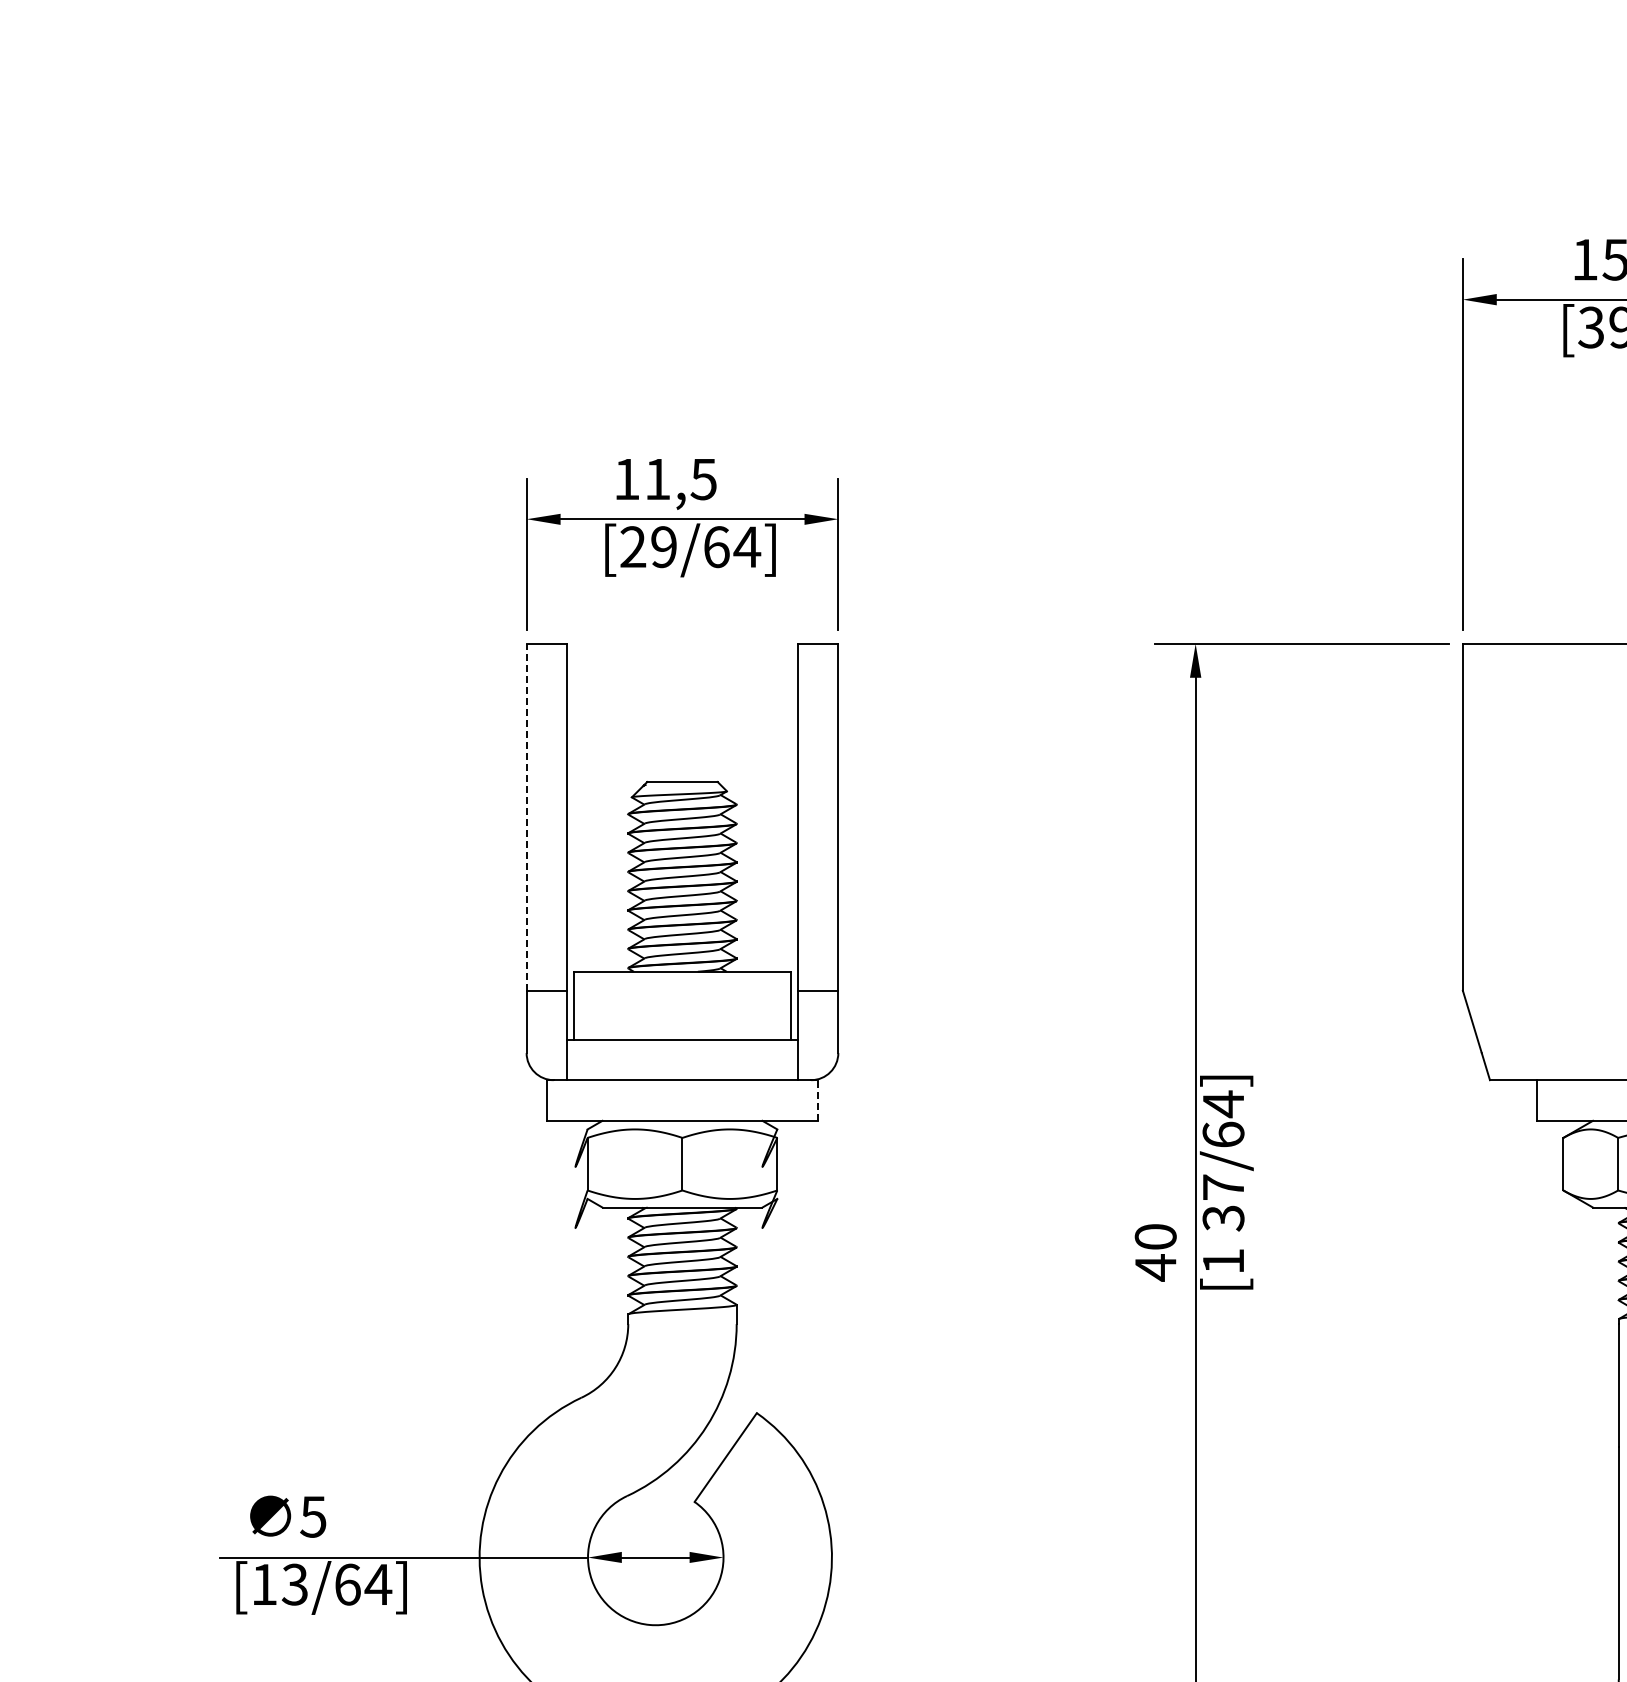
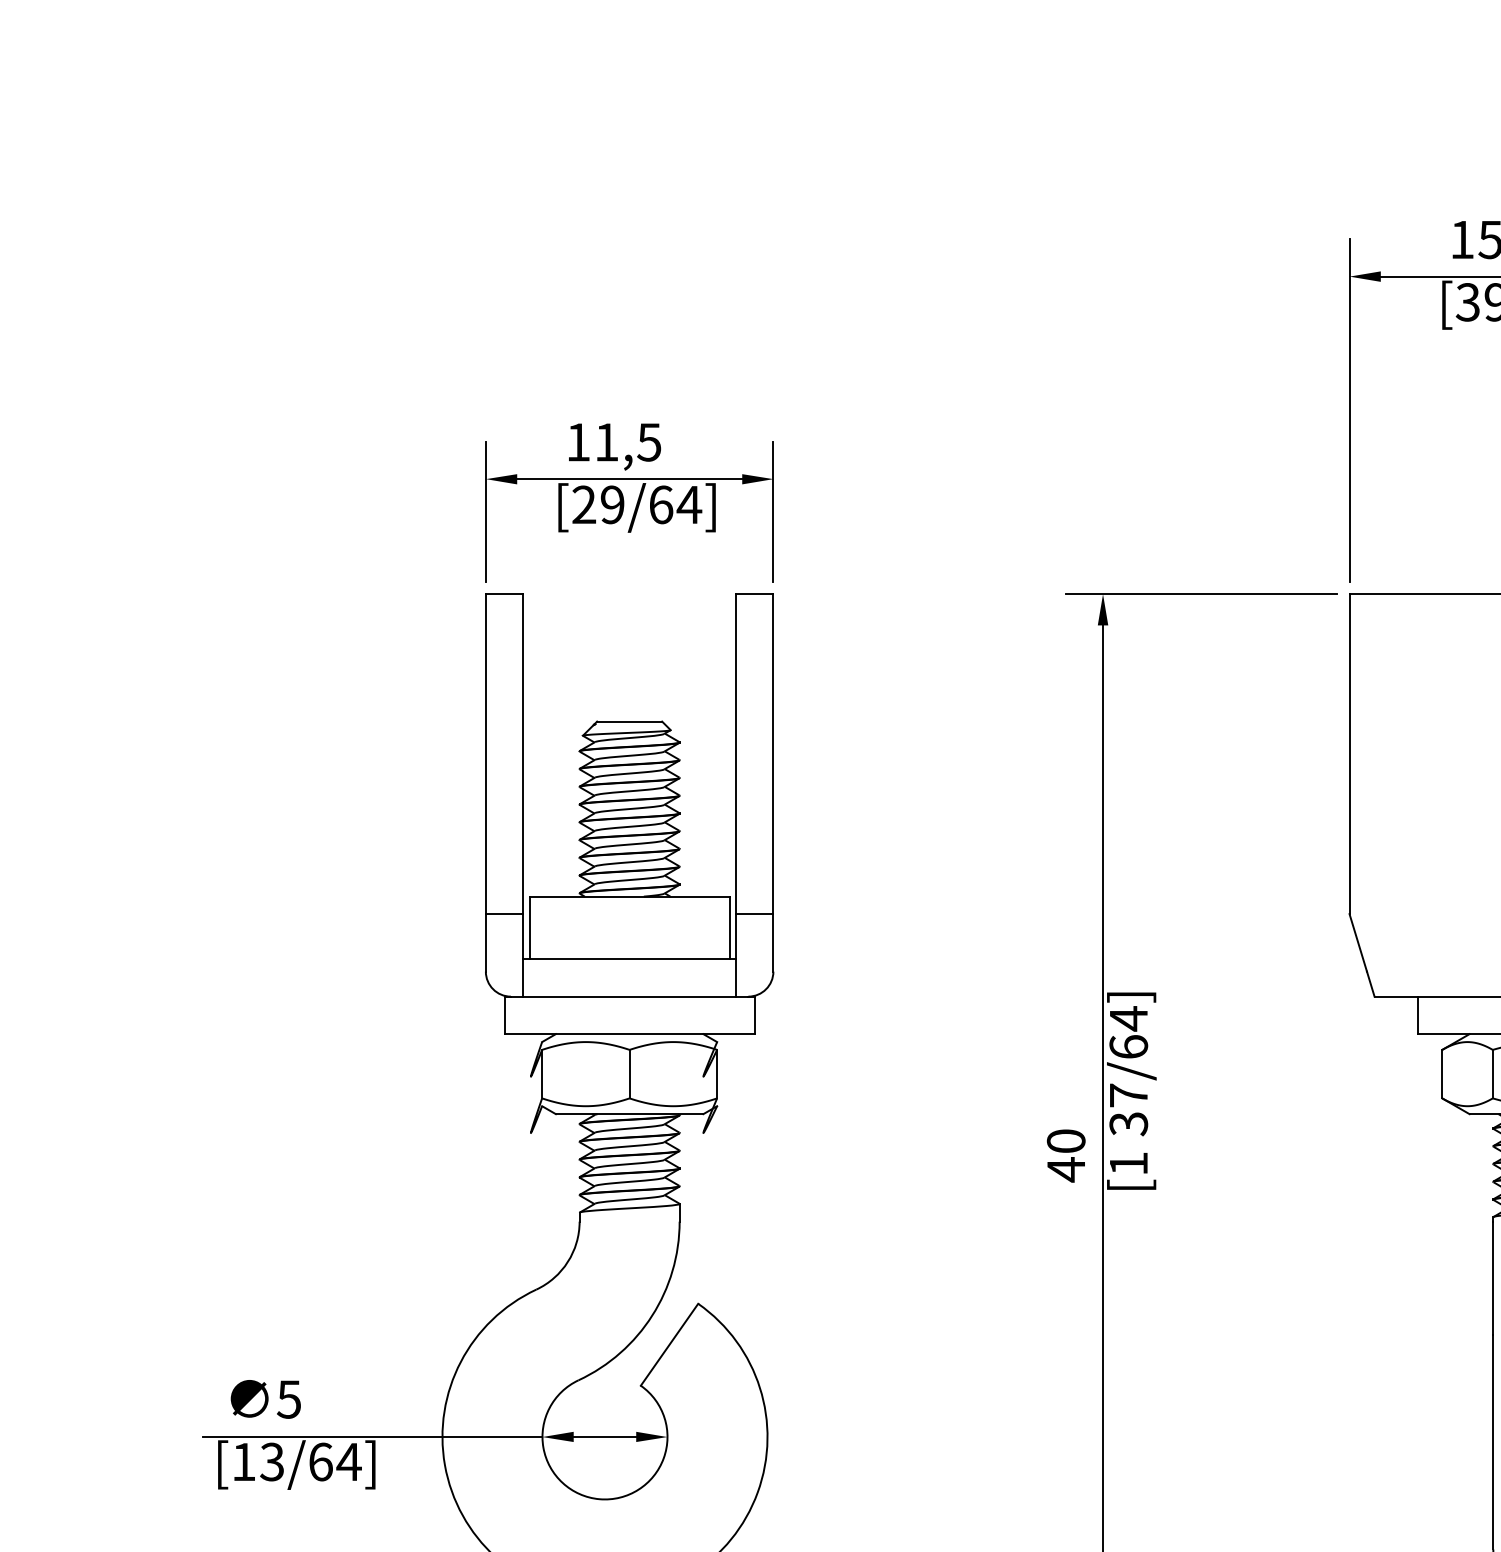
line: (526, 816) -> (485, 753), dashed -> solid
line: (818, 1100) -> (755, 1015), dashed -> solid

